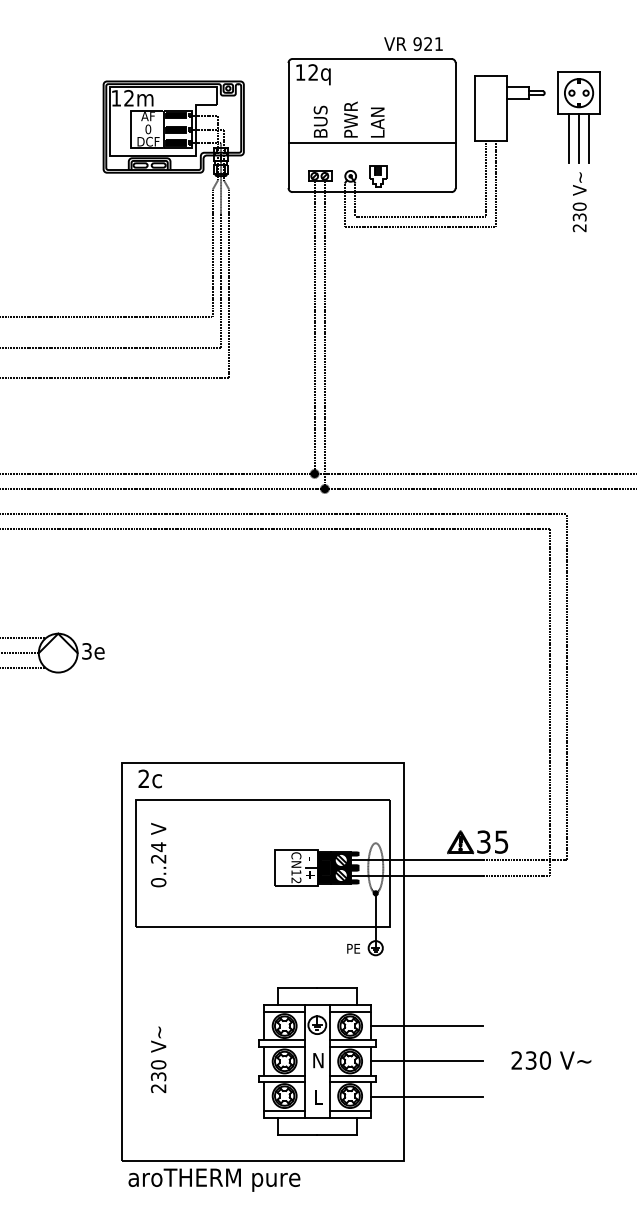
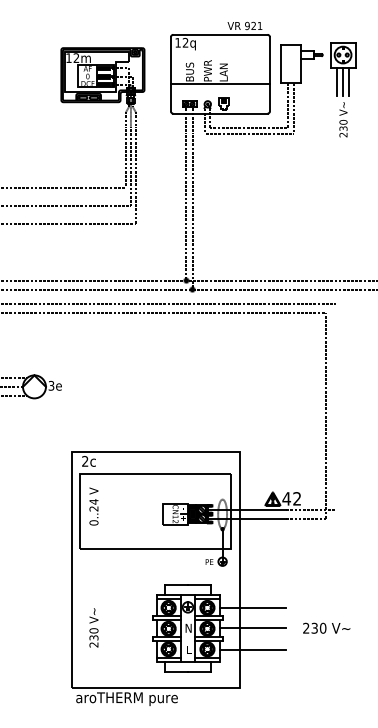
line: (567, 686) -> (336, 406), removed
text: (491, 841) -> (291, 498), 35 -> 42

